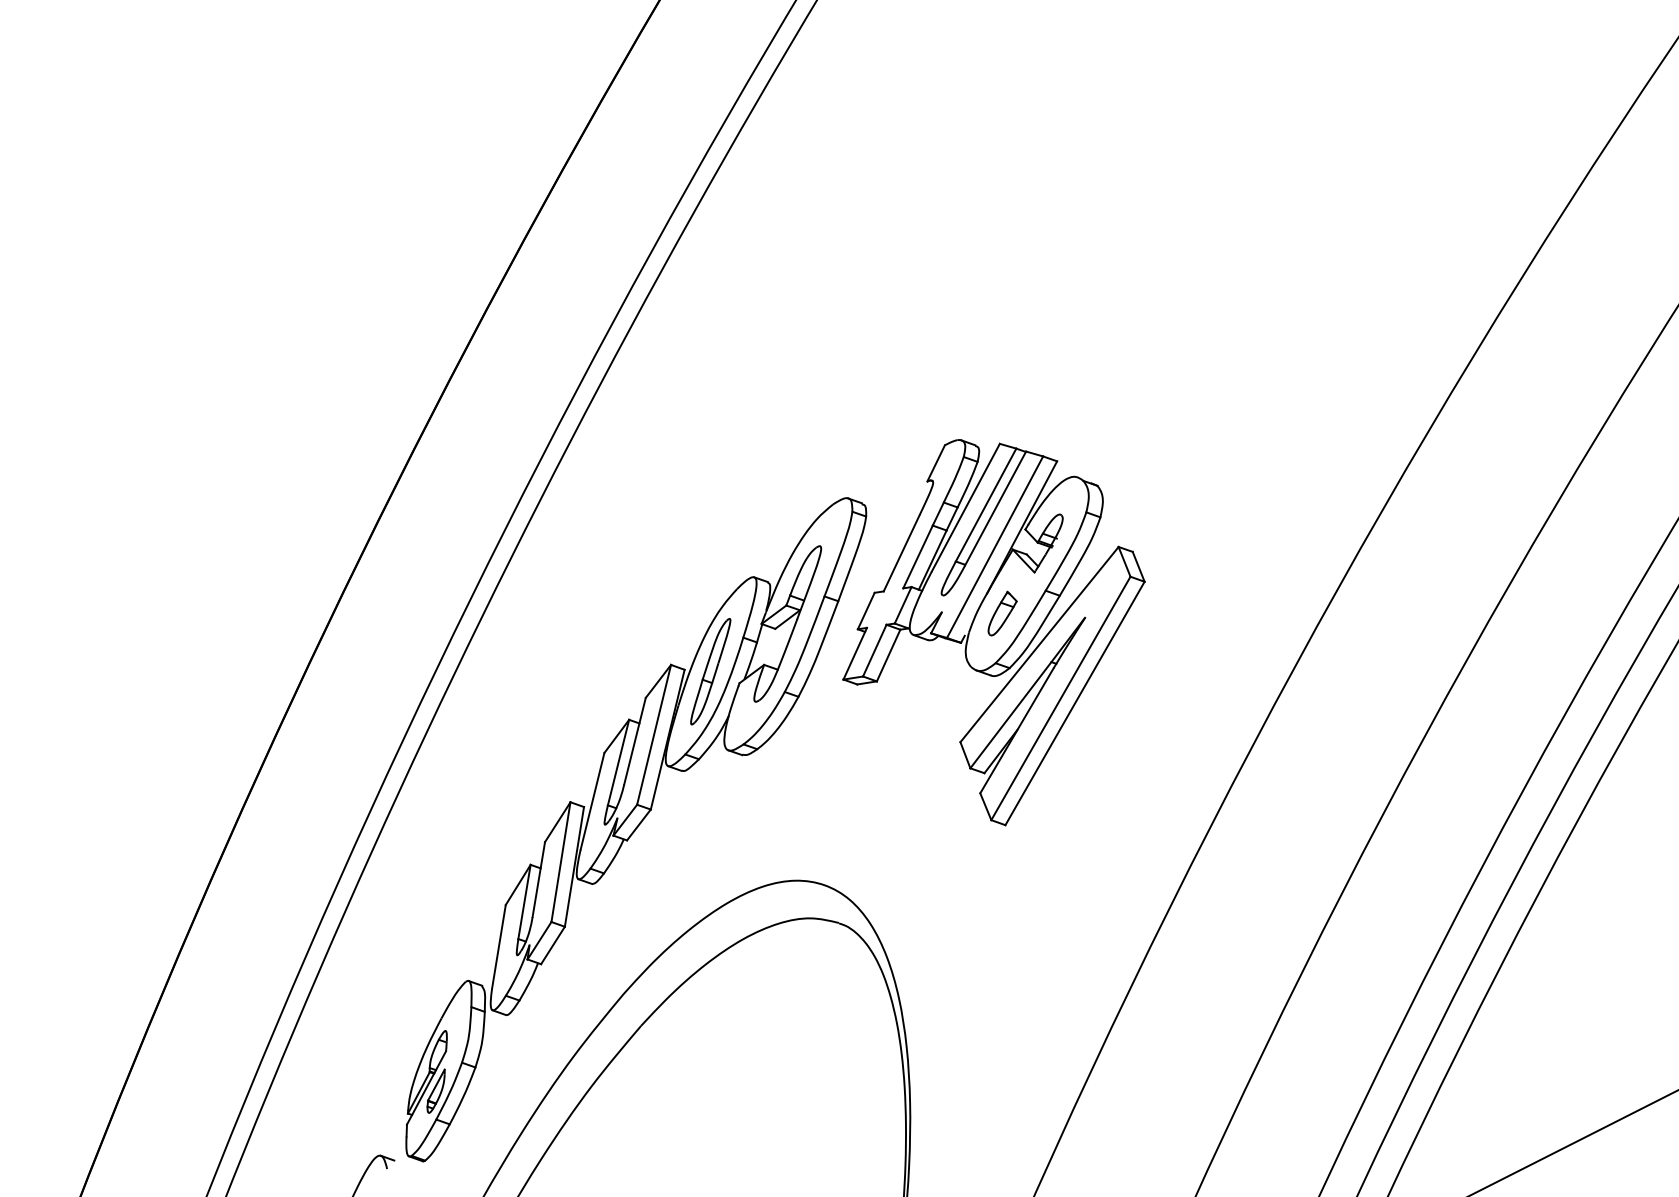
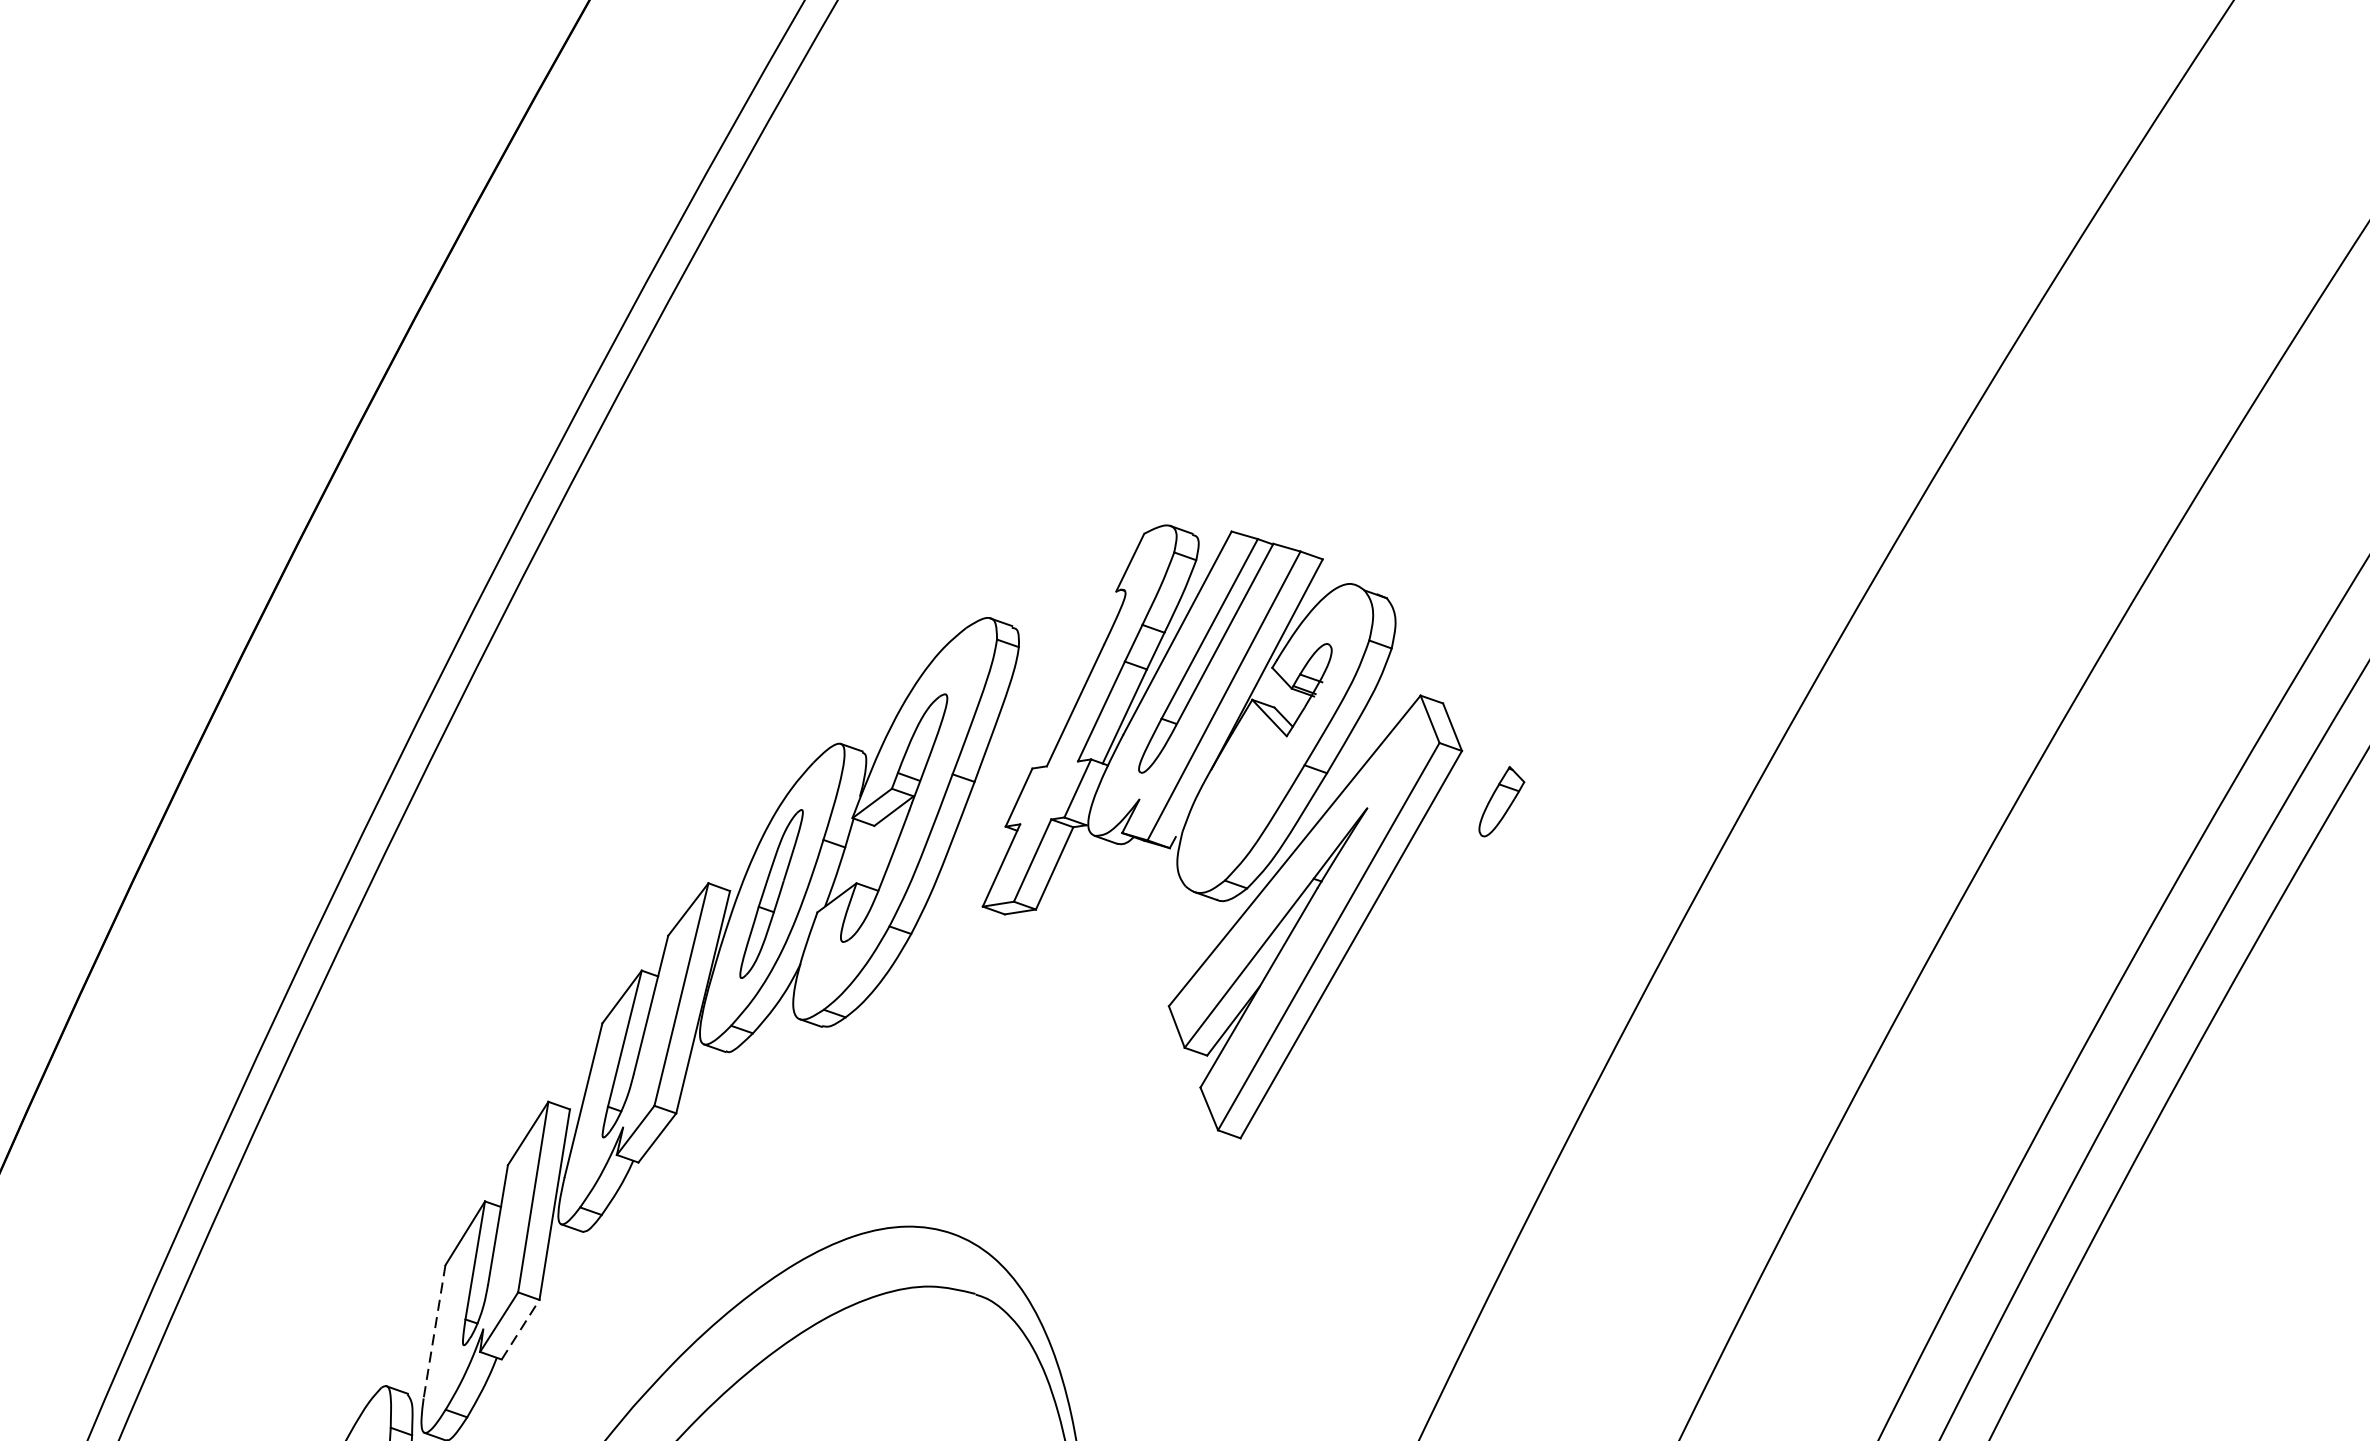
part: (1002, 613) -> (1501, 801), moved
line: (553, 945) -> (521, 1329), solid -> dashed
line: (498, 947) -> (433, 1332), solid -> dashed

